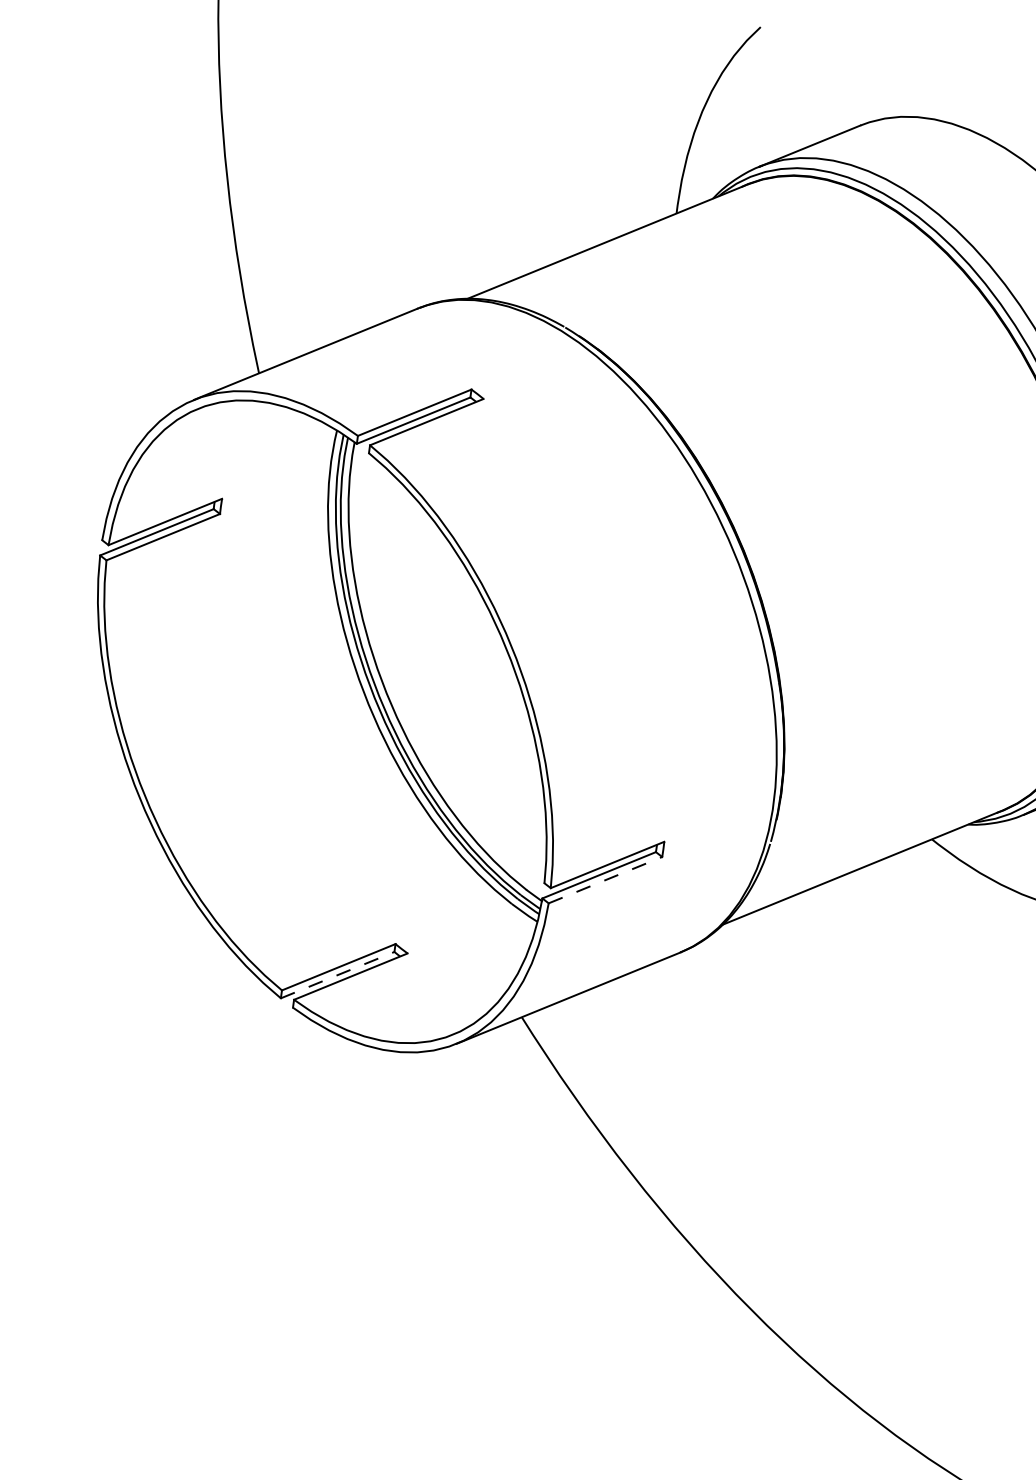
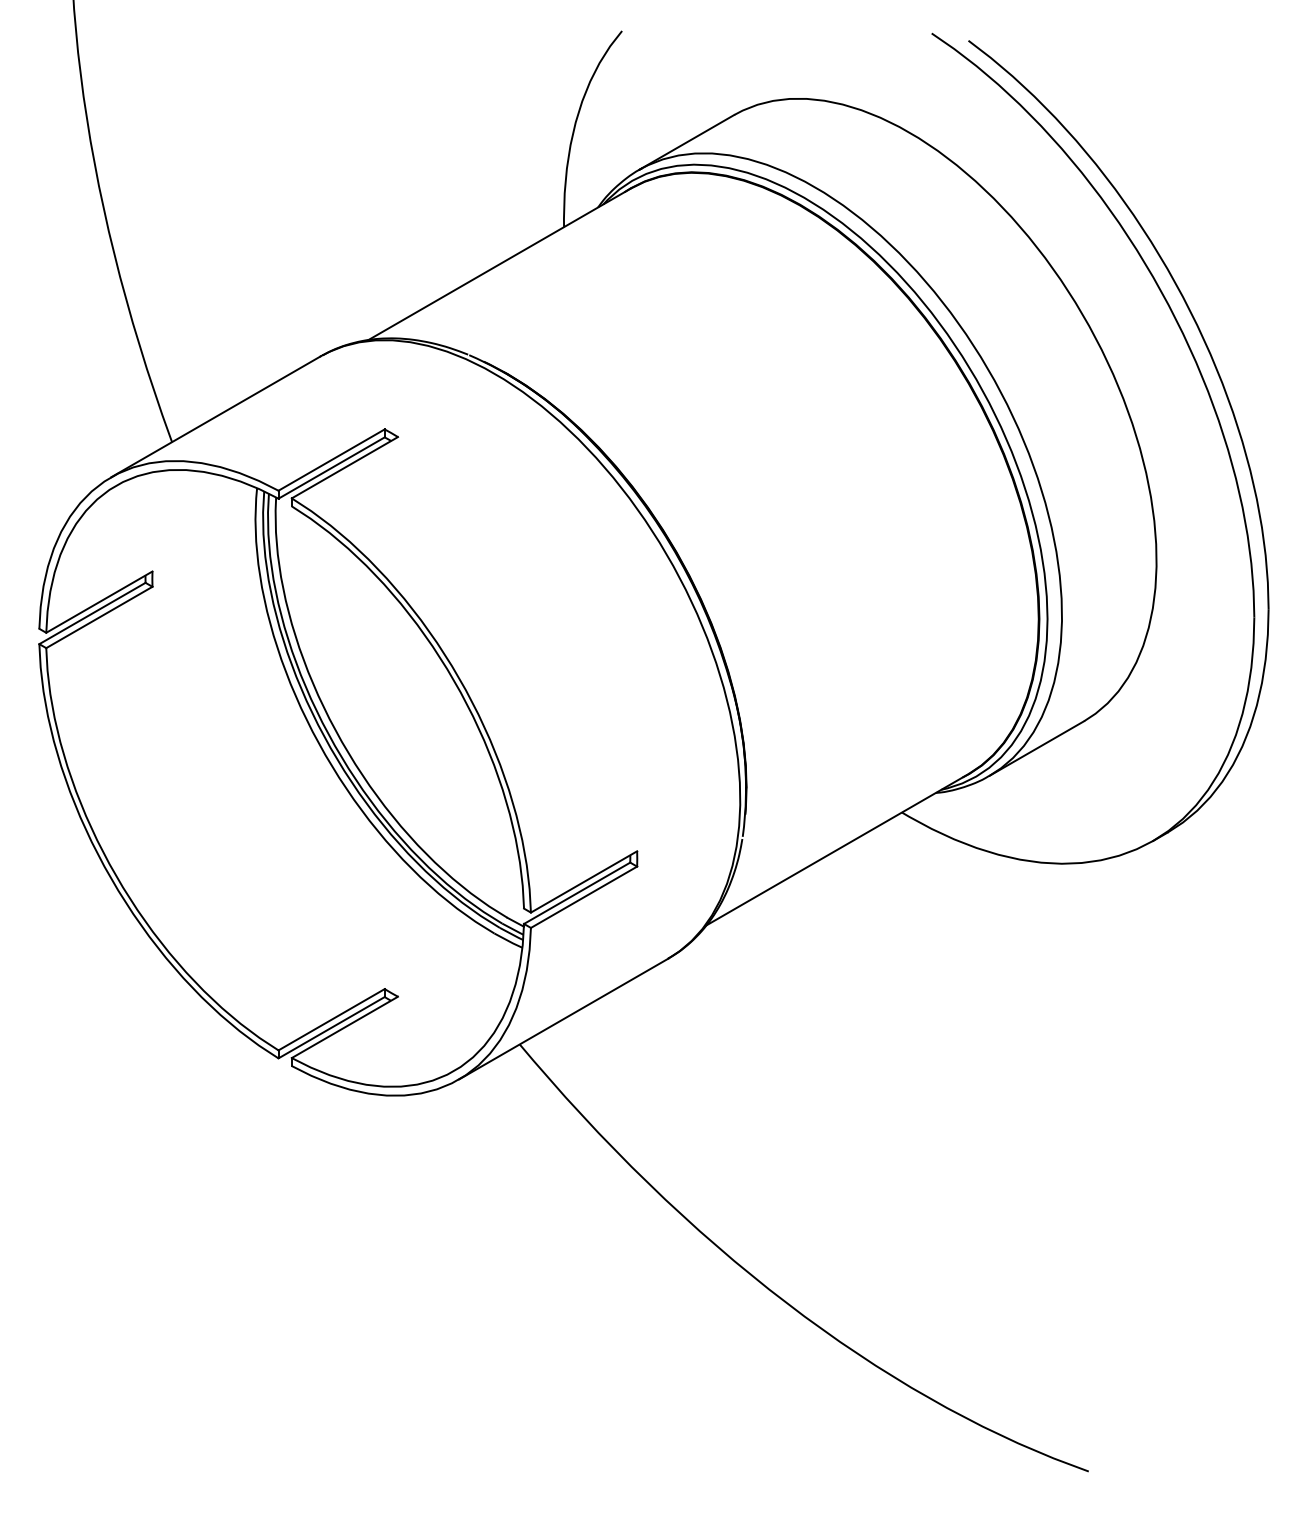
line: (605, 880) -> (584, 897), dashed -> solid
line: (338, 975) -> (332, 1027), dashed -> solid

